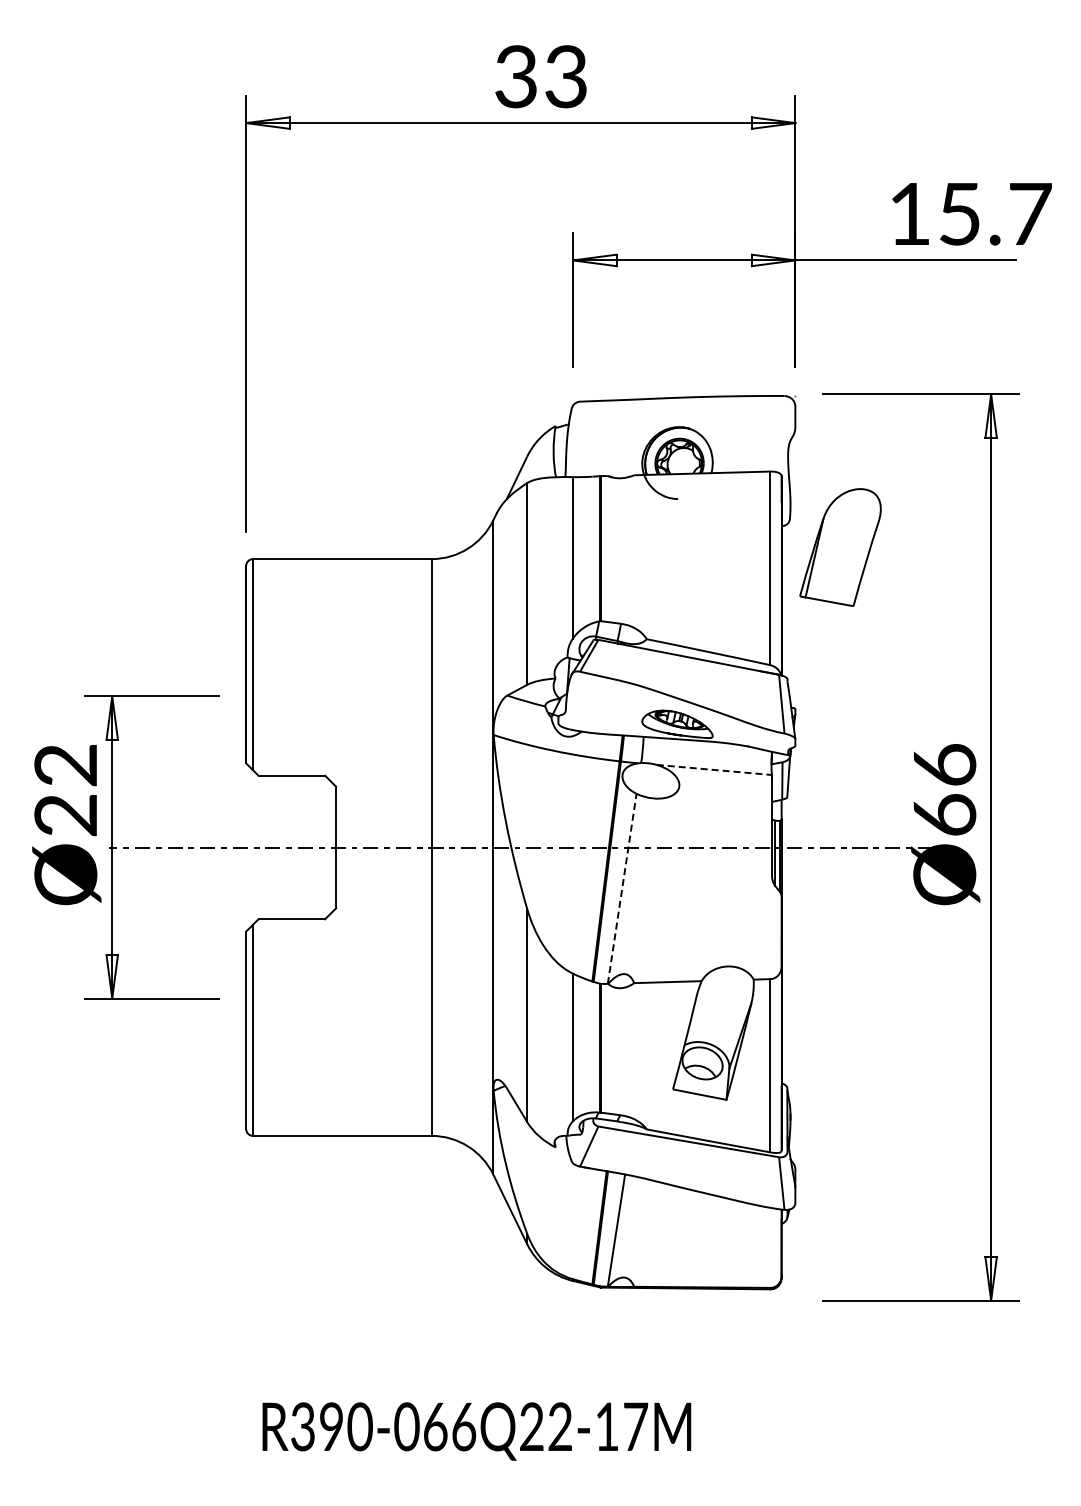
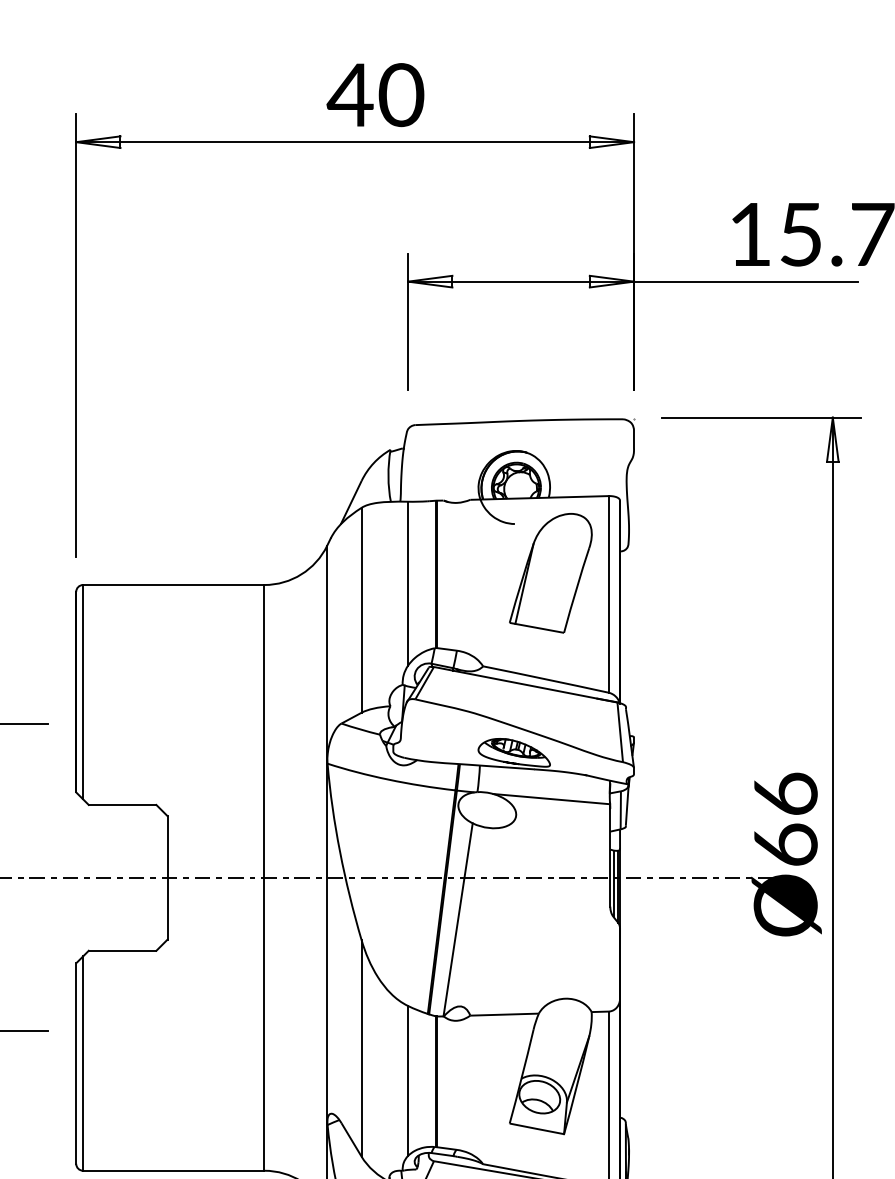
text: (540, 76) -> (375, 94), 33 -> 40
part: (840, 547) -> (550, 573), moved
line: (714, 769) -> (551, 798), dashed -> solid
line: (622, 888) -> (458, 919), dashed -> solid

